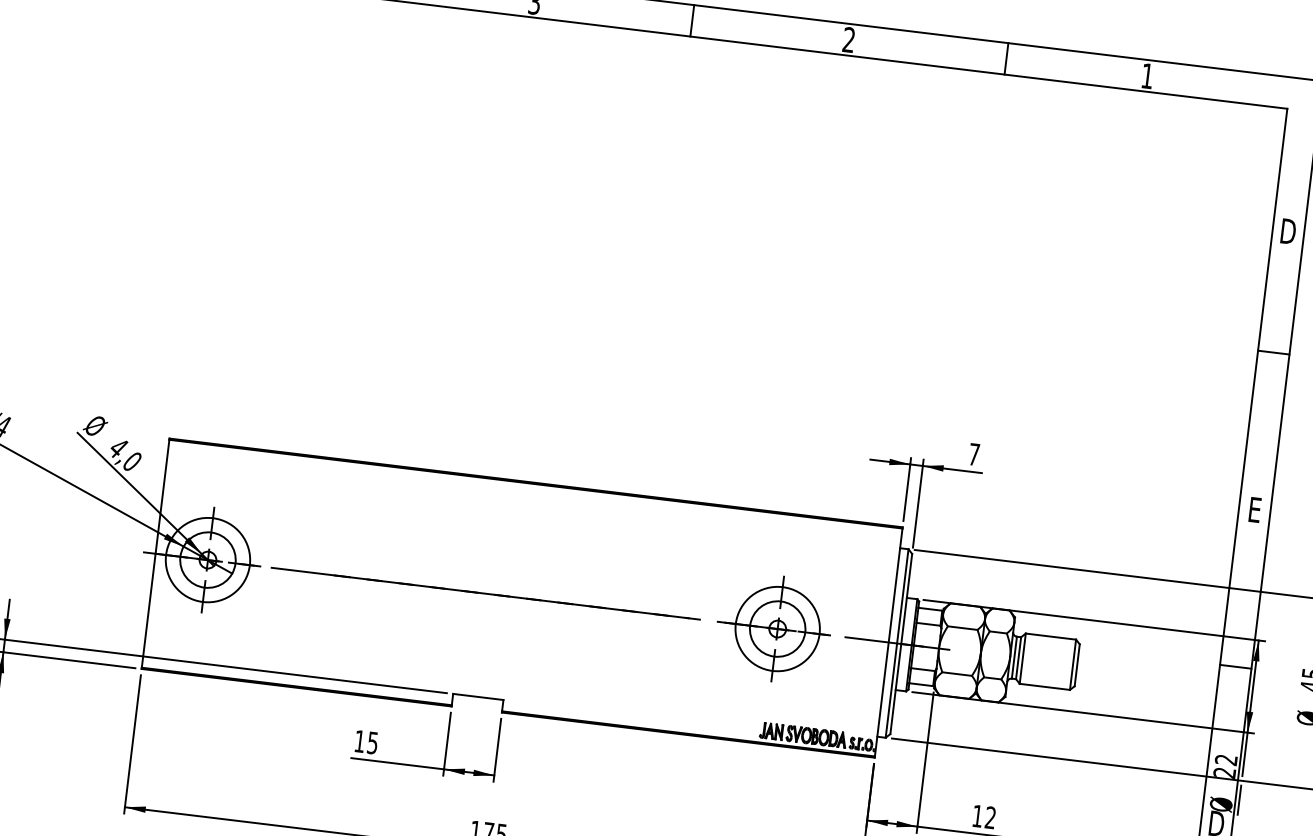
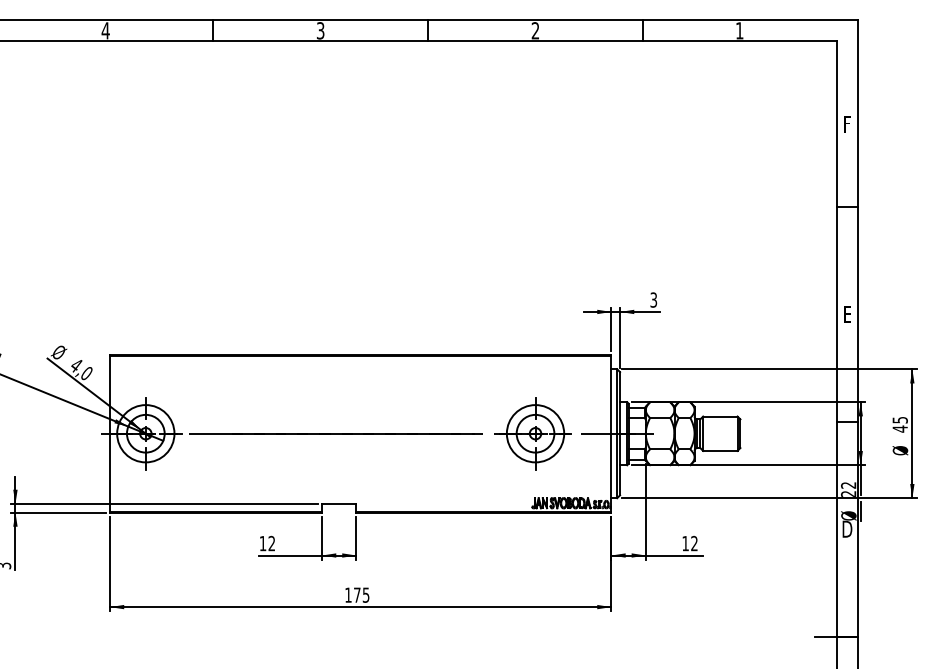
text: (1288, 230) -> (847, 123), D -> F
text: (973, 453) -> (653, 299), 7 -> 3
text: (372, 742) -> (271, 543), 15 -> 12

